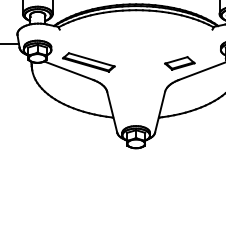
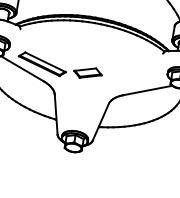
part: (179, 63) -> (87, 73), moved

